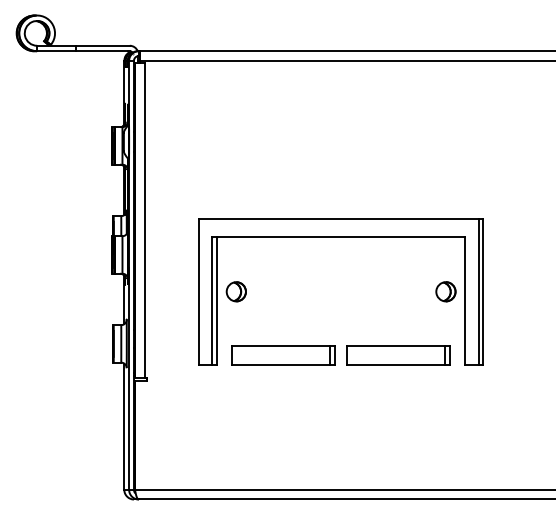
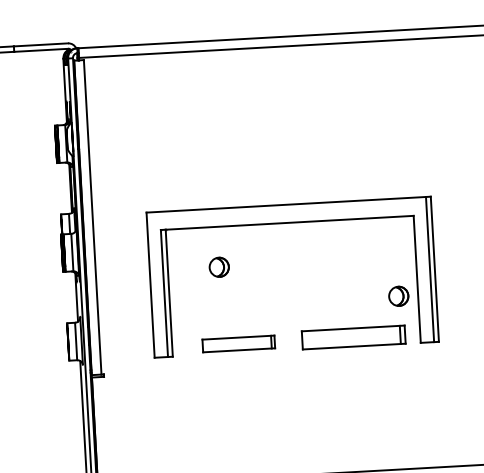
part: (235, 291) -> (218, 267), moved
part: (445, 291) -> (398, 296), moved
part: (283, 355) -> (238, 344), size x0.7

